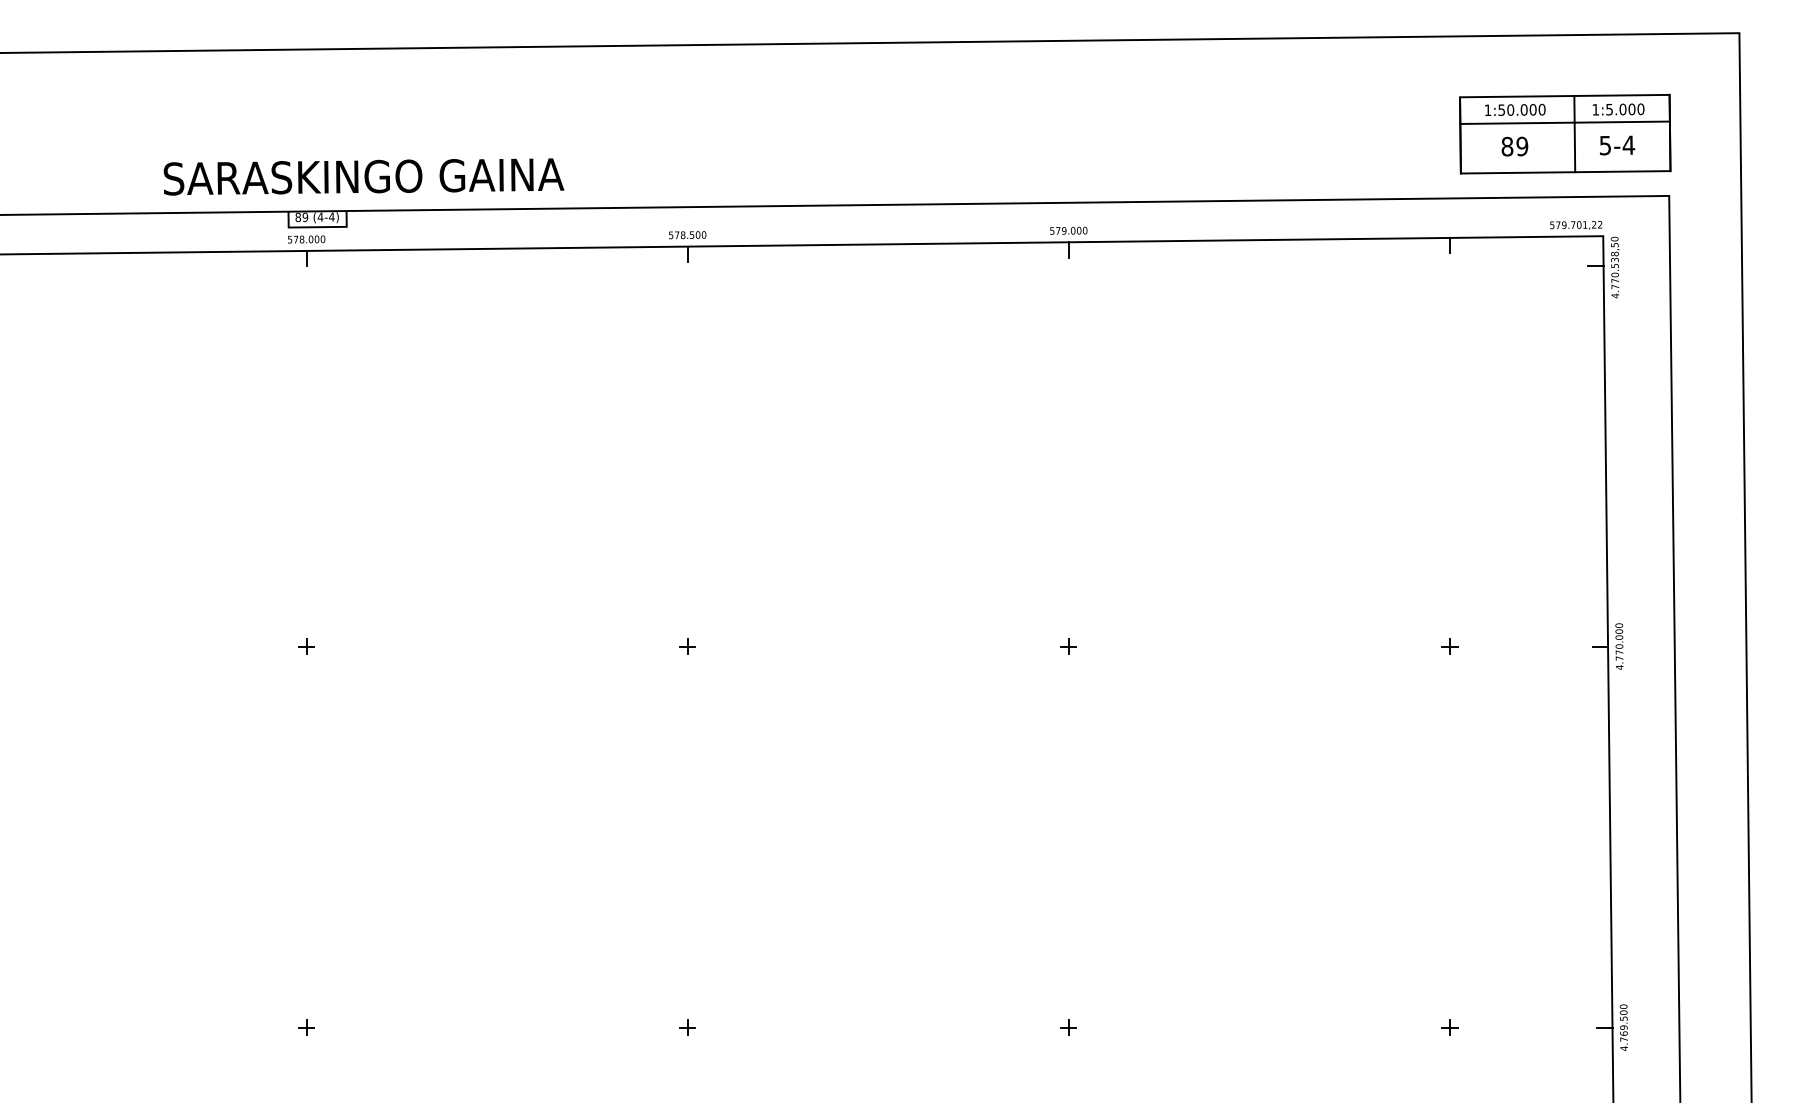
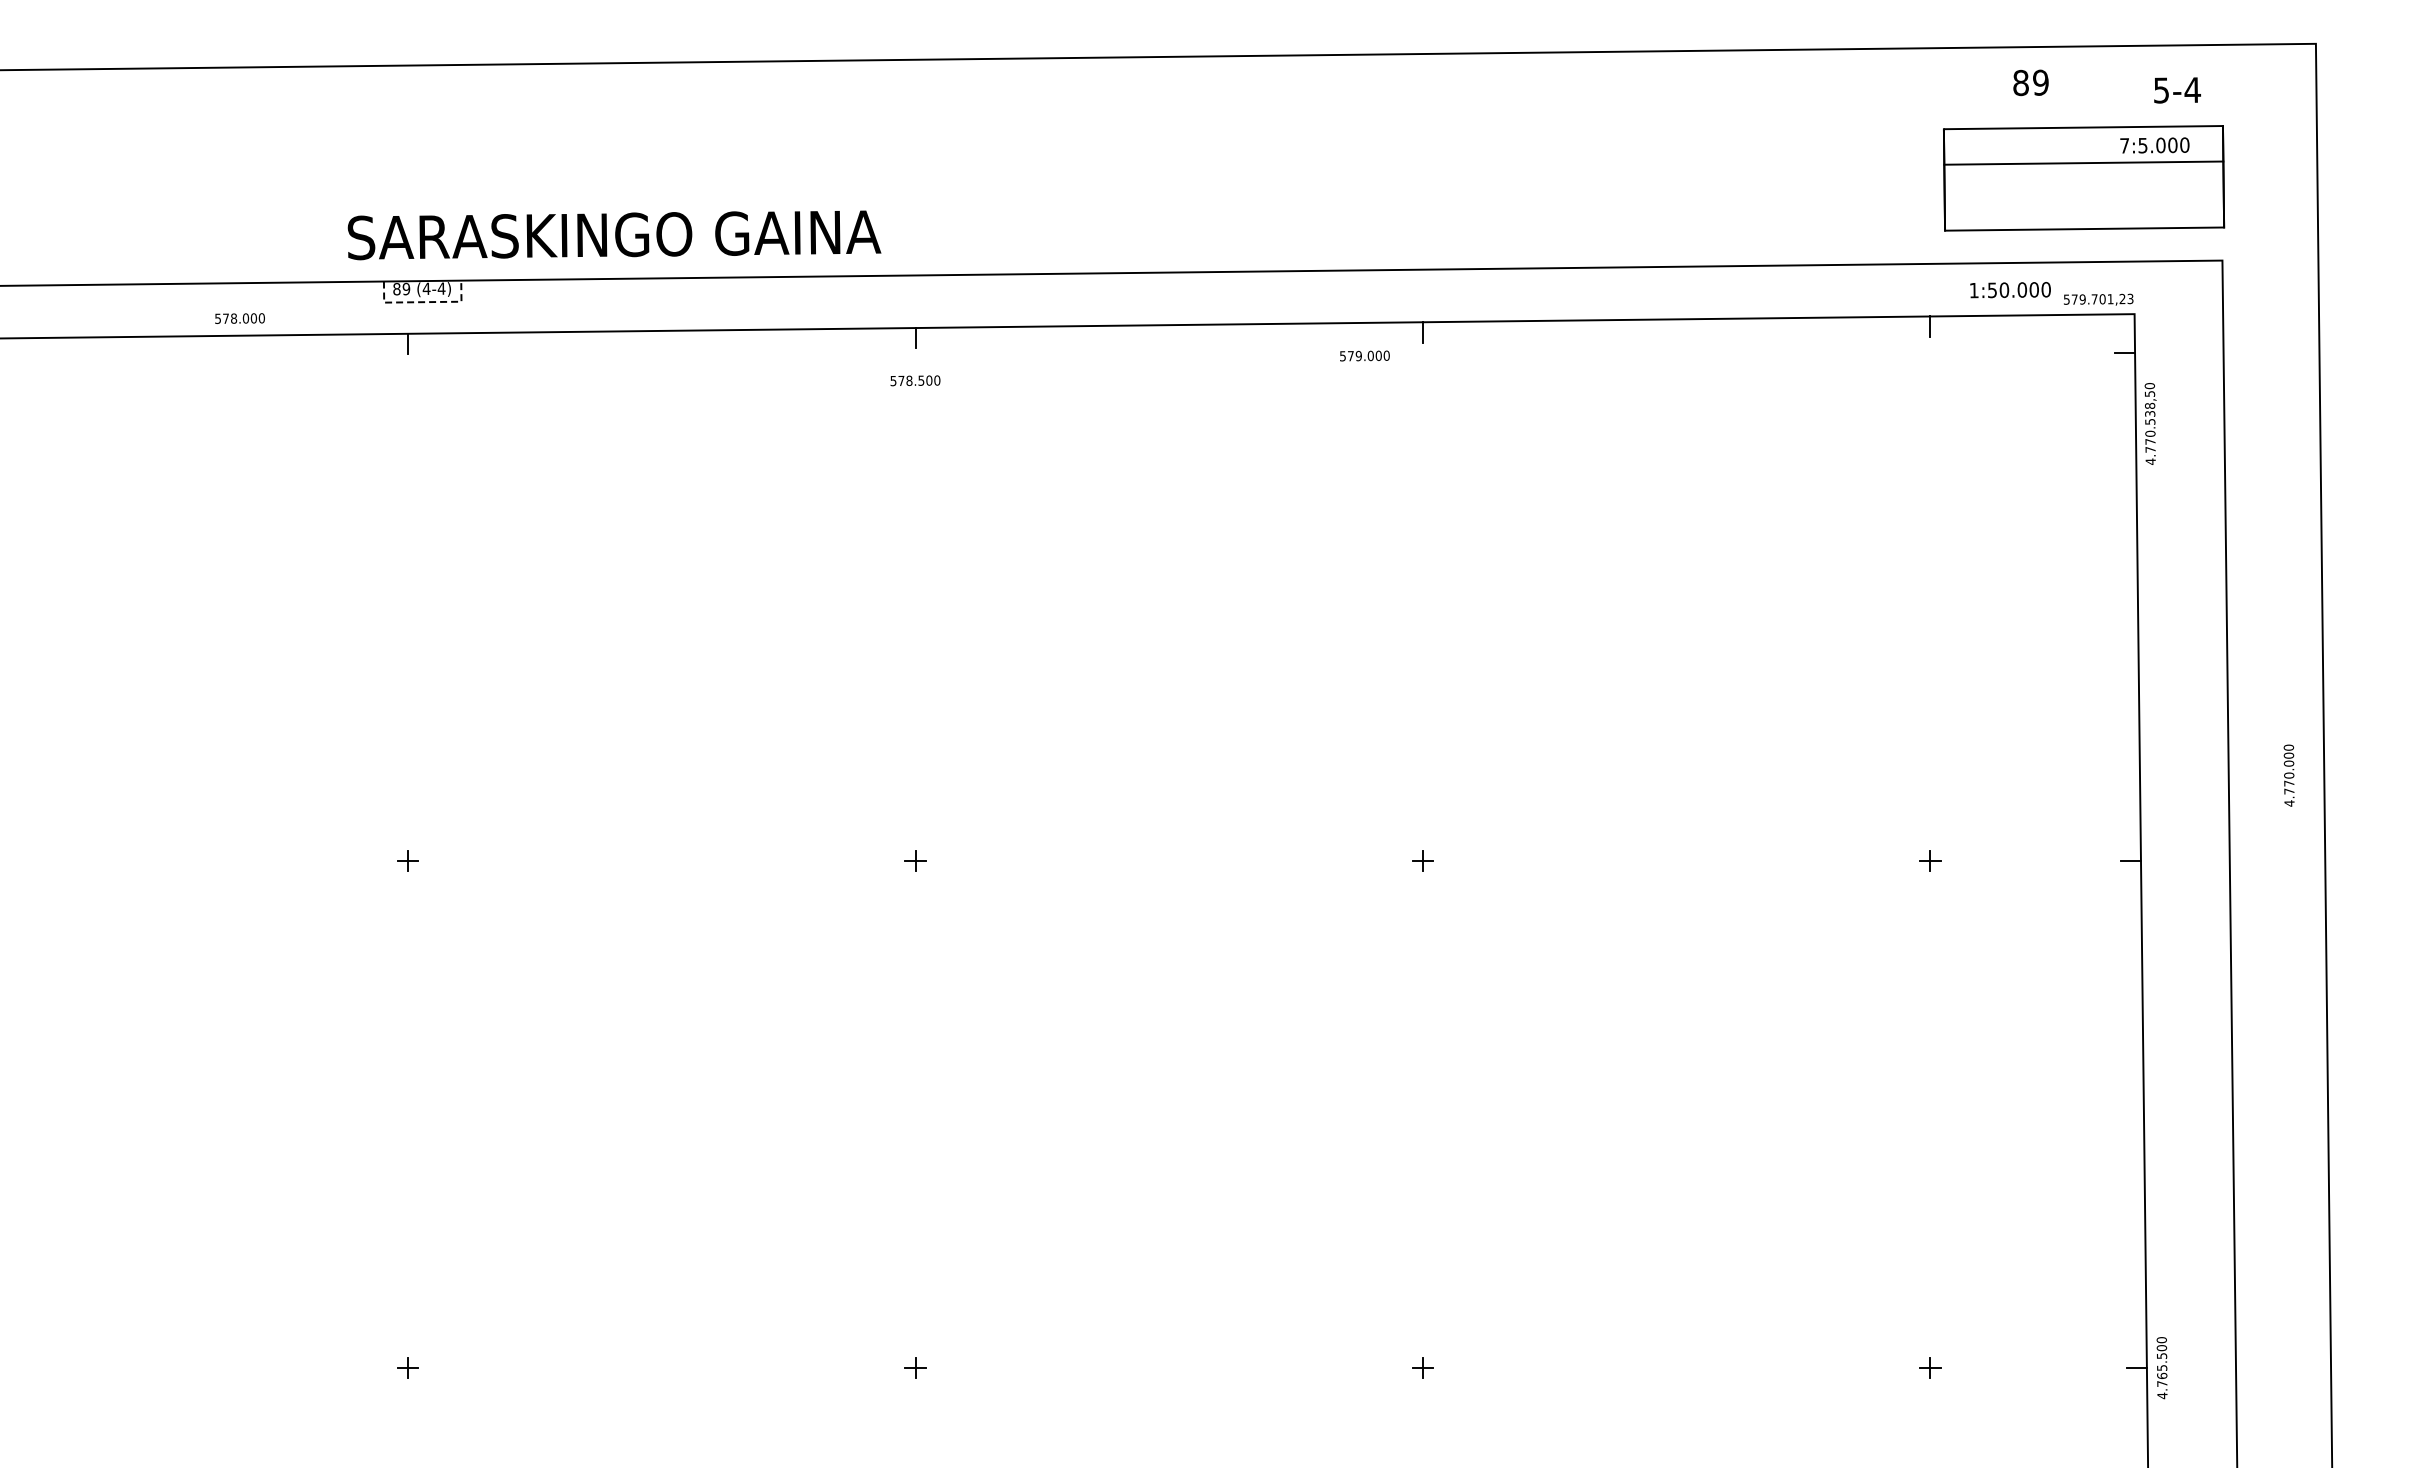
text: (1595, 109) -> (2124, 145), 1:5.000 -> 7:5.000
text: (1515, 110) -> (2010, 290), moved
line: (1574, 133) -> (2096, 177), removed
text: (1617, 145) -> (2177, 90), moved
text: (1514, 146) -> (2030, 82), moved
text: (364, 177) -> (614, 235), moved
text: (1600, 225) -> (2130, 299), 579.701,22 -> 579.701,23
line: (317, 227) -> (422, 302), solid -> dashed
text: (1068, 230) -> (1364, 355), moved
text: (687, 234) -> (915, 380), moved
text: (306, 239) -> (239, 318), moved
text: (1615, 267) -> (2150, 423), moved
text: (1618, 646) -> (2288, 775), moved
text: (1623, 1028) -> (2161, 1368), 4.769.500 -> 4.765.500

